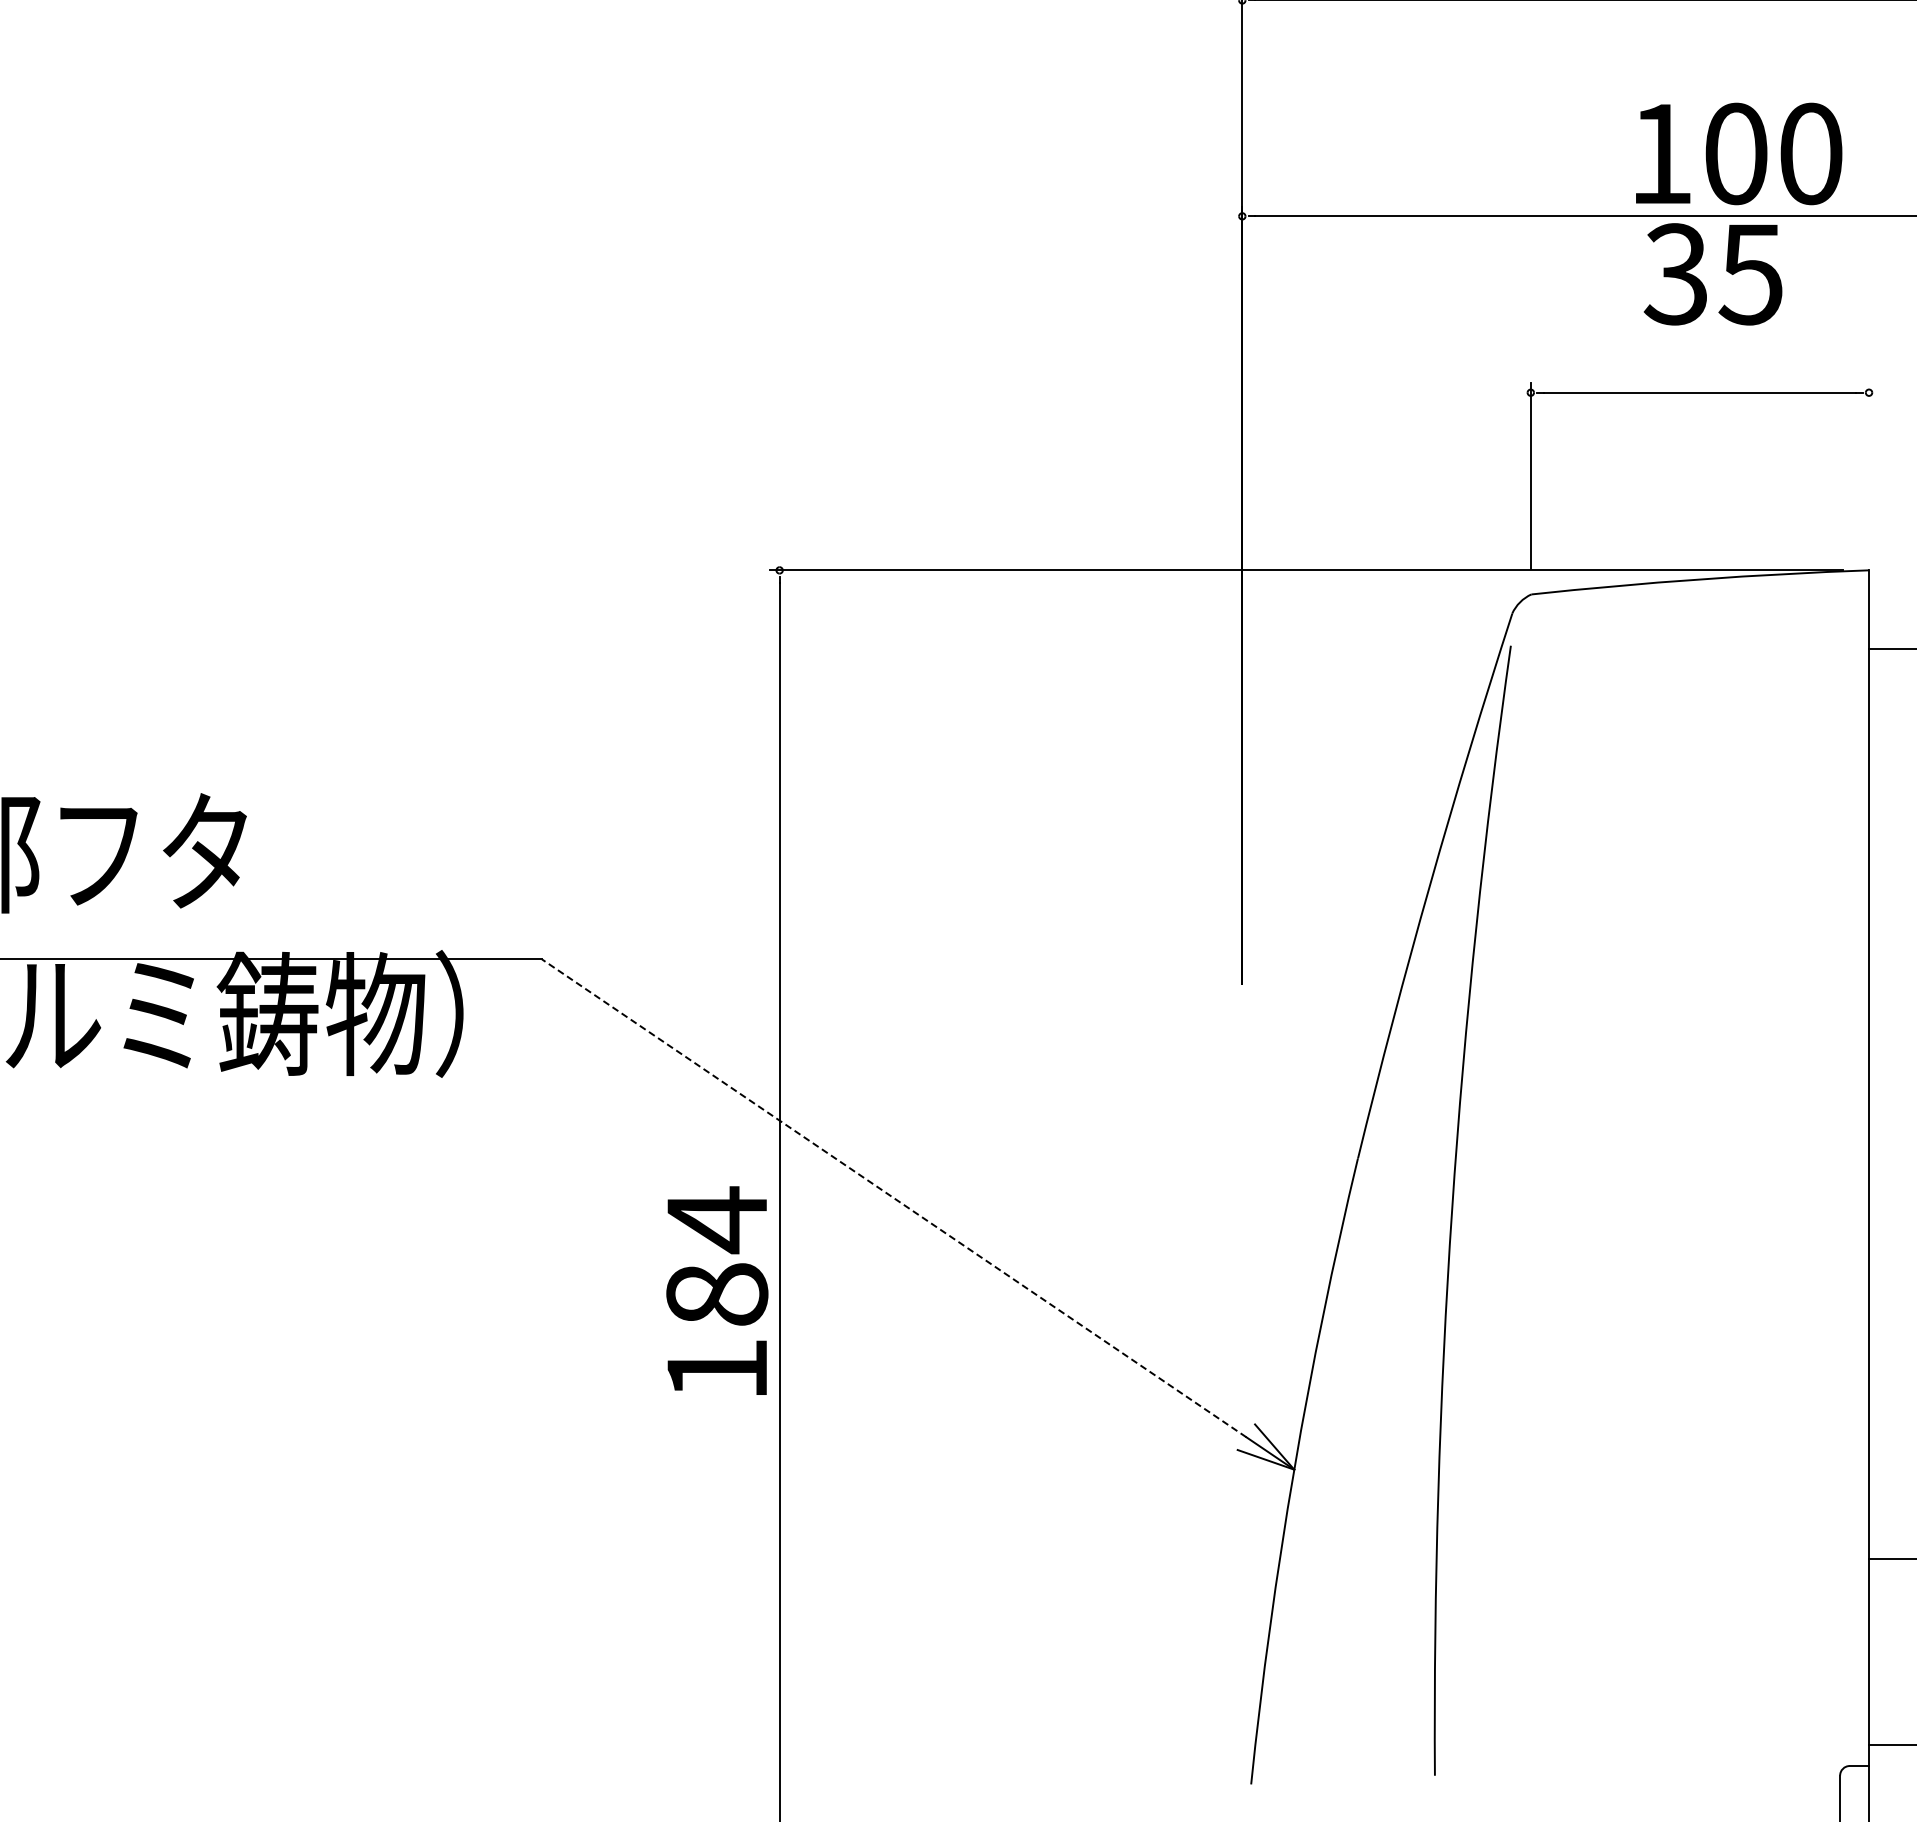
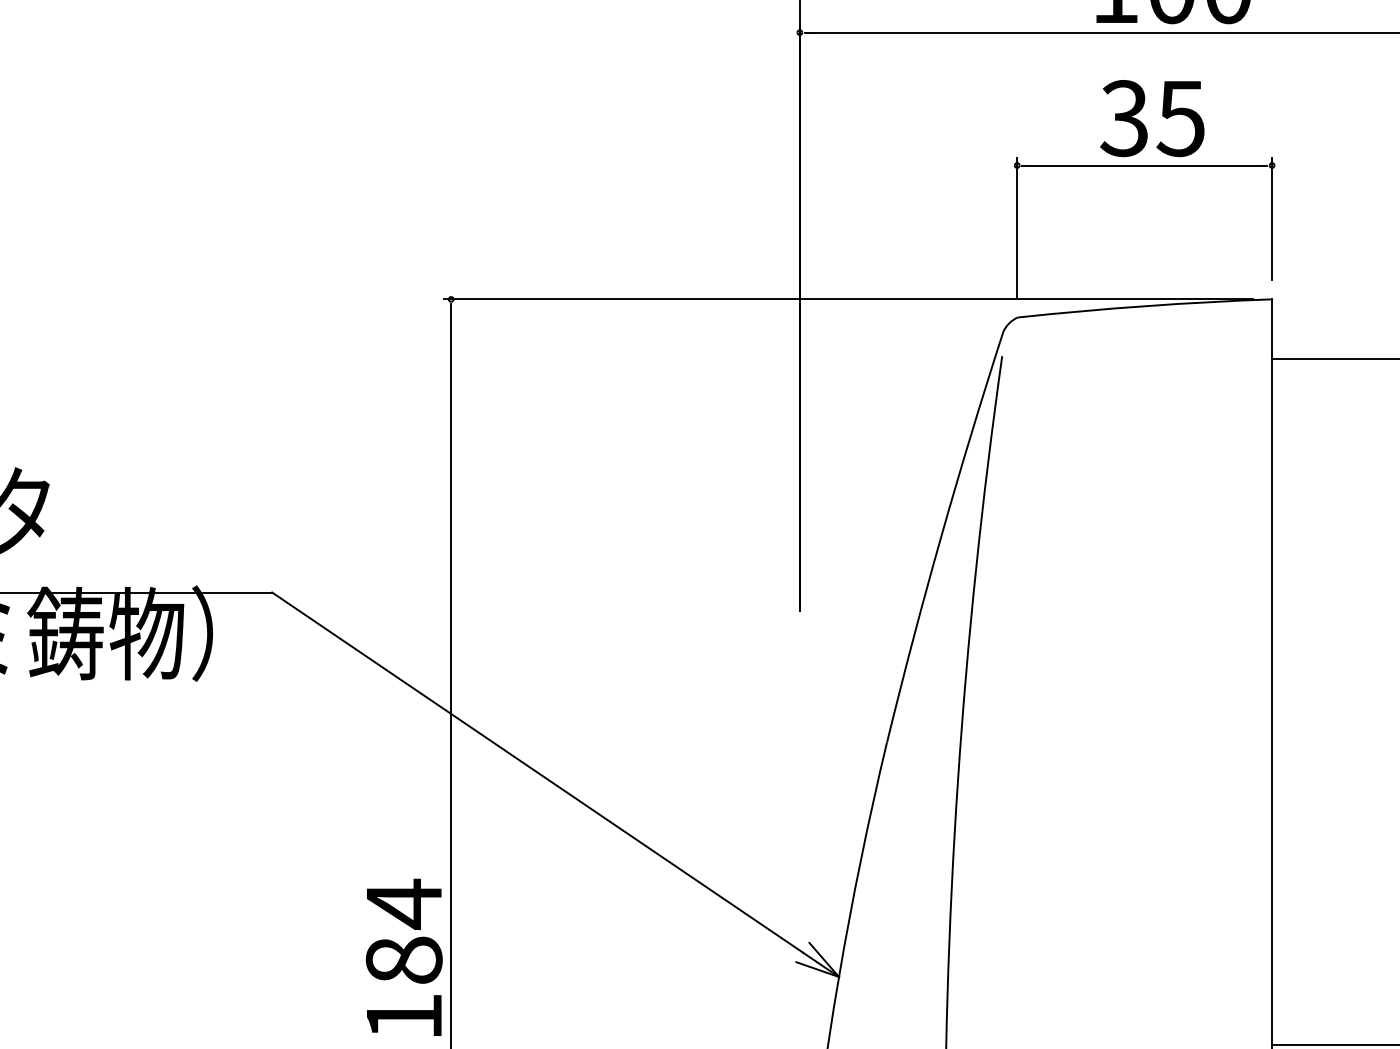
text: (1712, 274) -> (1151, 118), moved
line: (1869, 463) -> (1272, 218), added
line: (894, 1198) -> (537, 772), dashed -> solid
text: (717, 1290) -> (404, 957), moved

